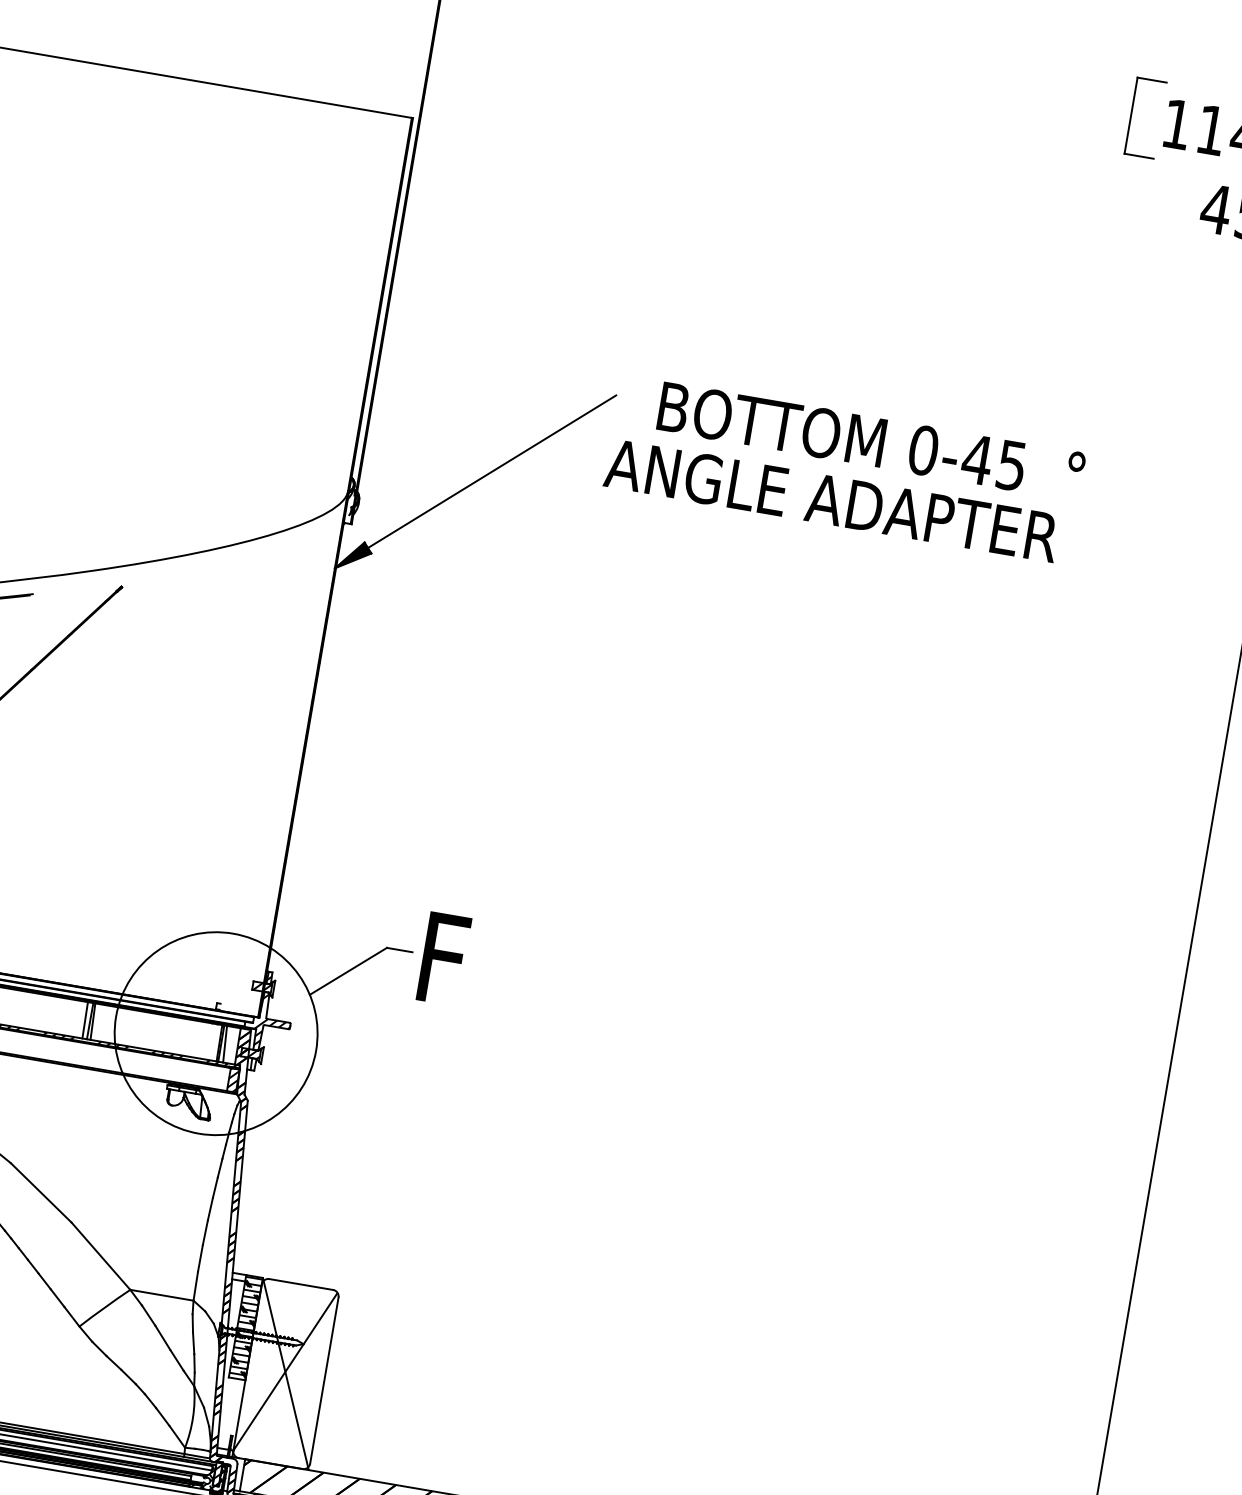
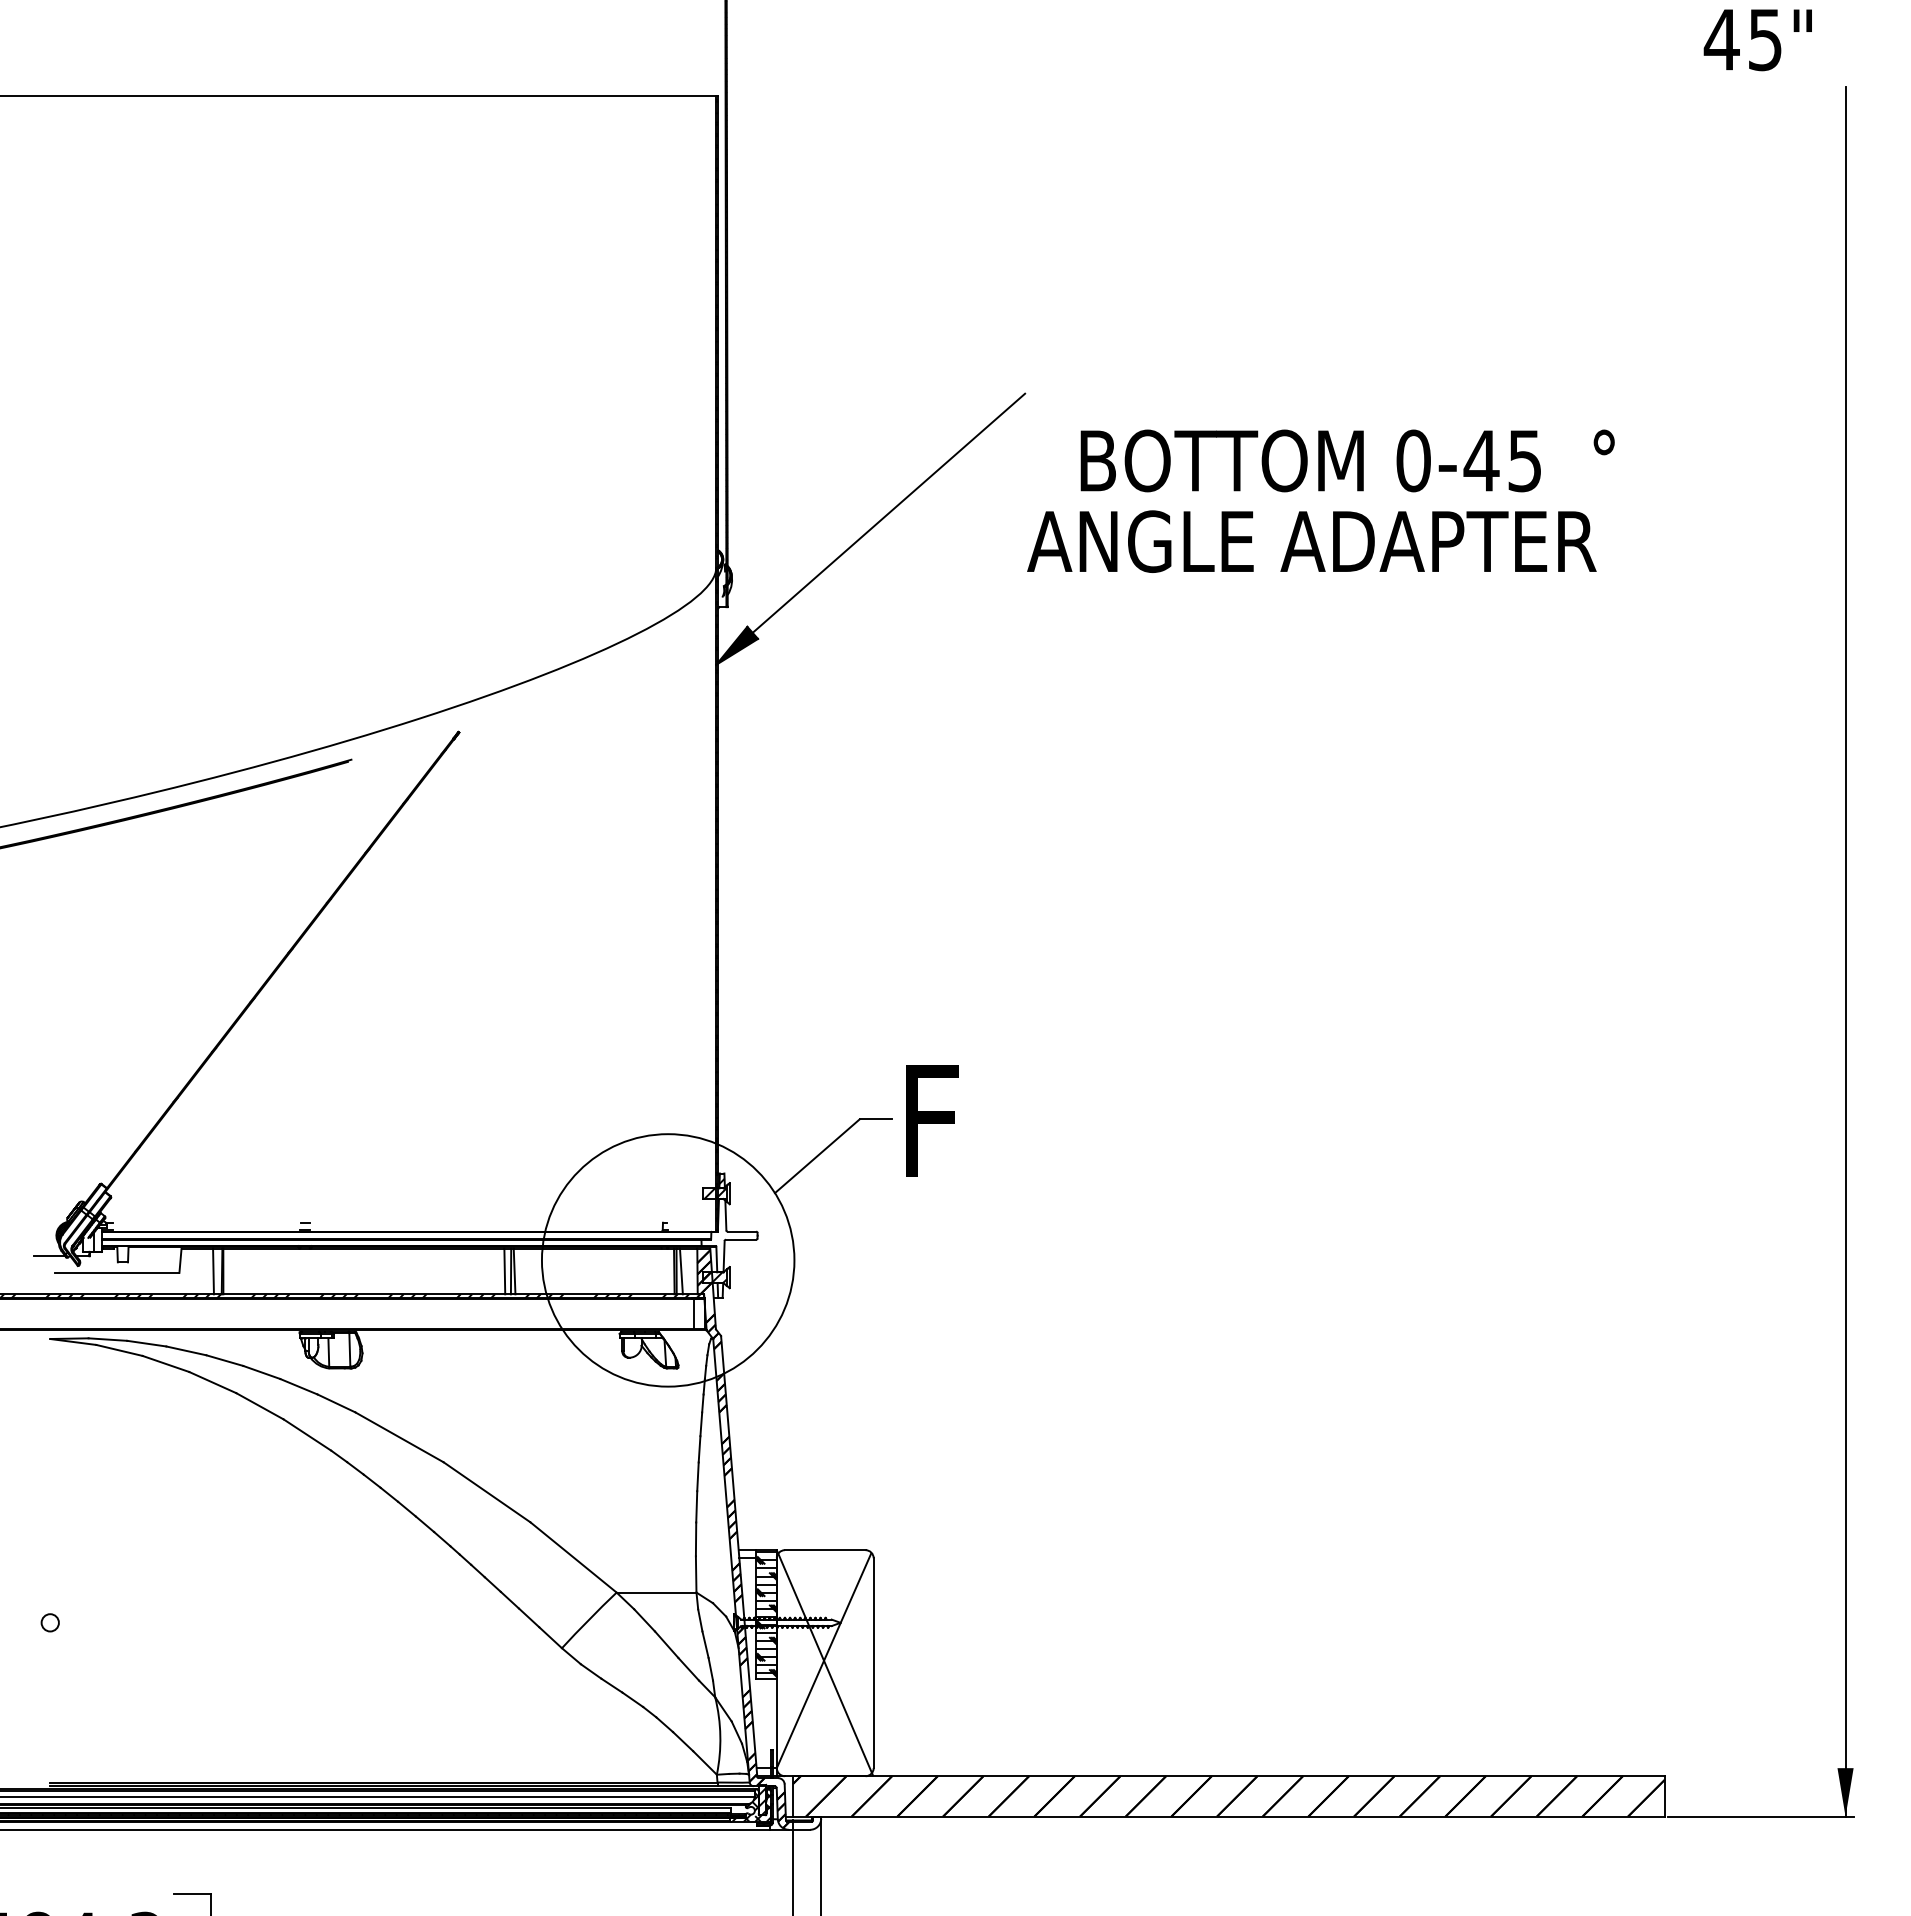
text: (844, 469) -> (1320, 500), moved
hatch: (272, 1023) -> (735, 1236), removed
hatch: (232, 1079) -> (698, 1313), removed

